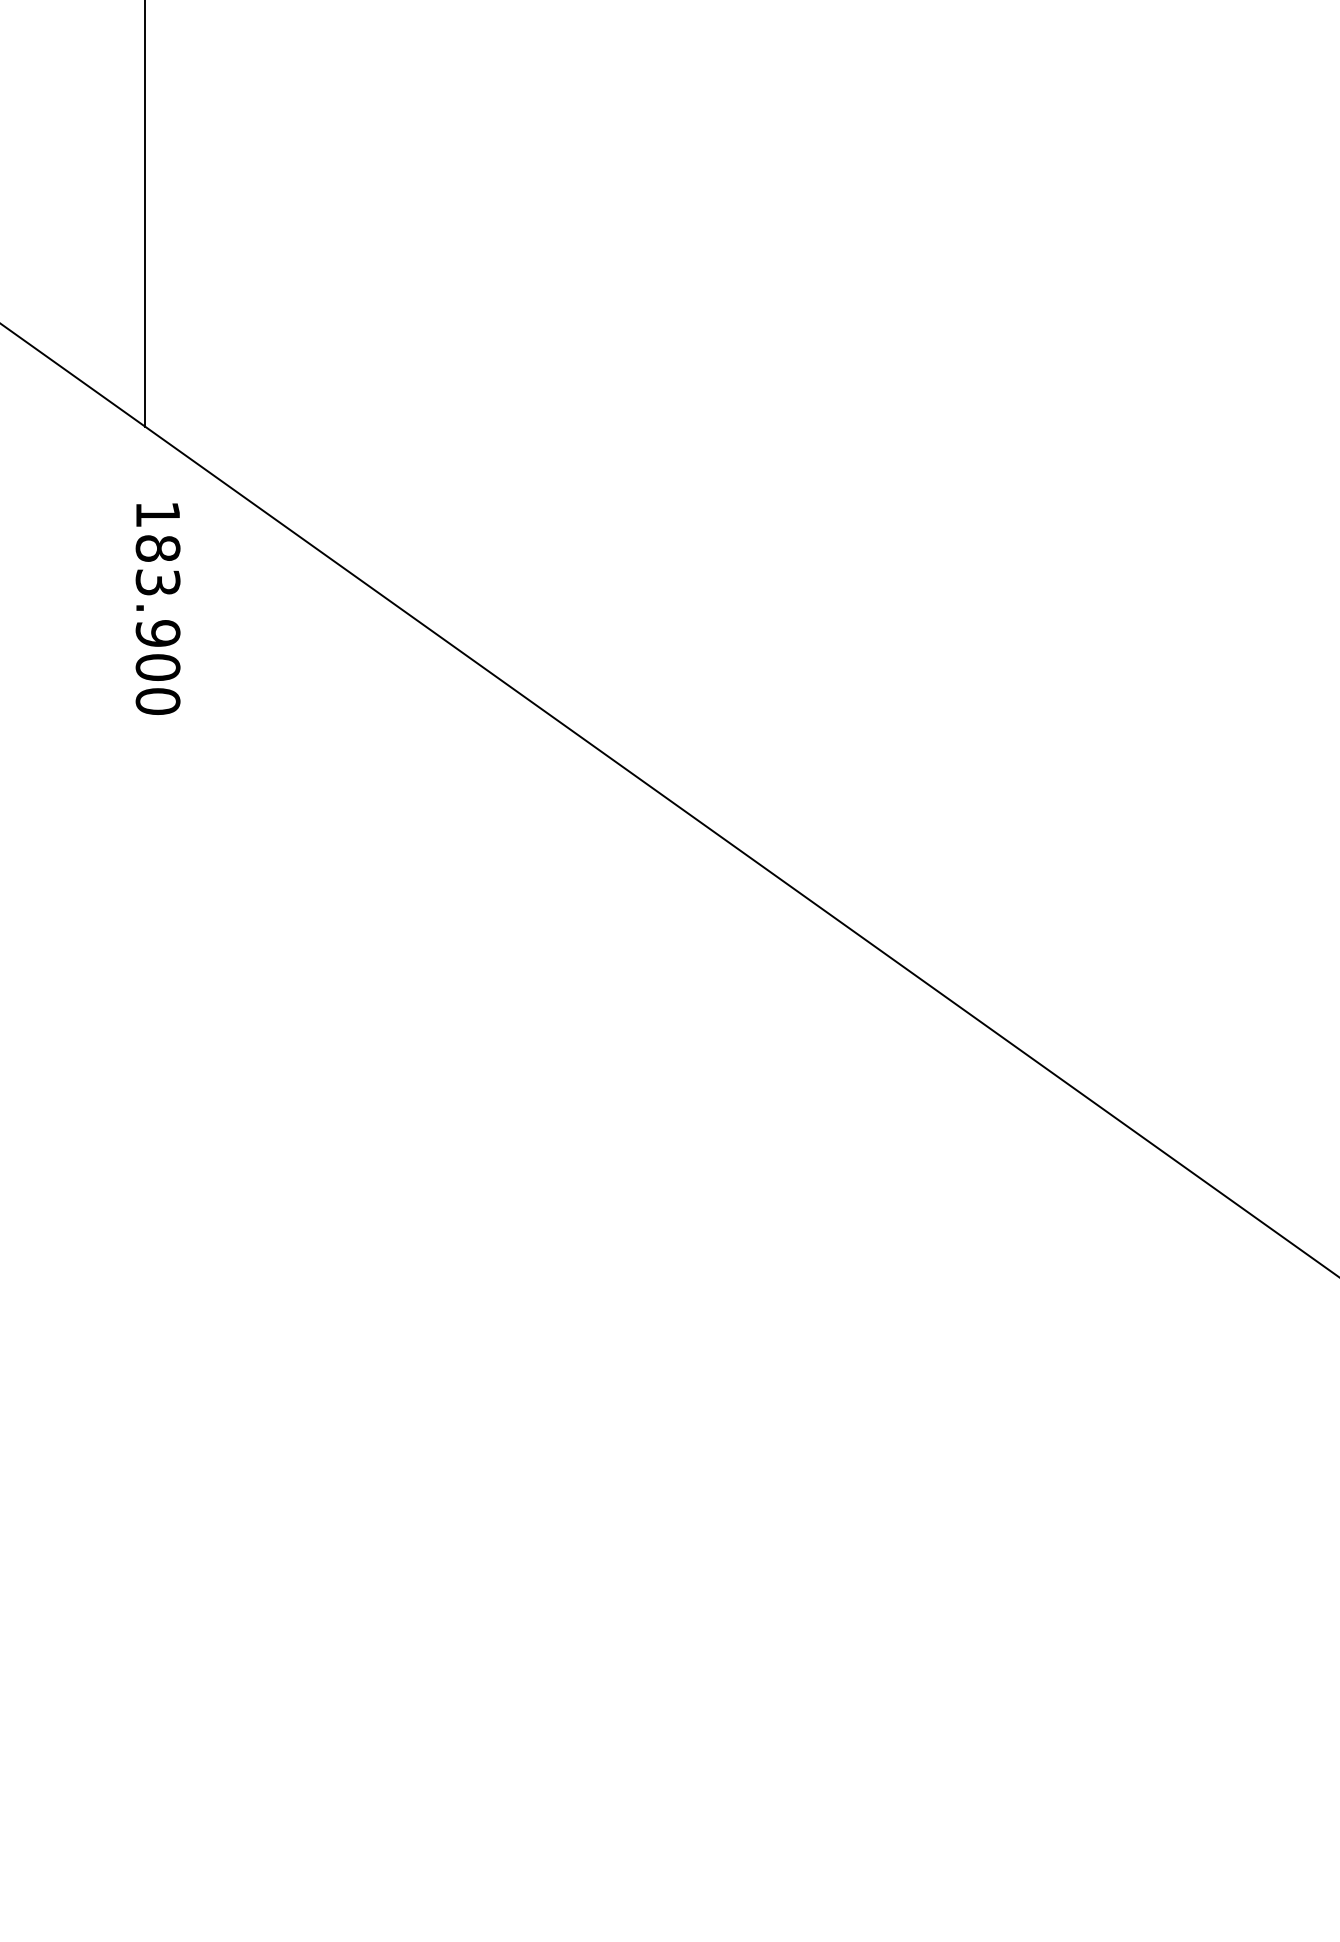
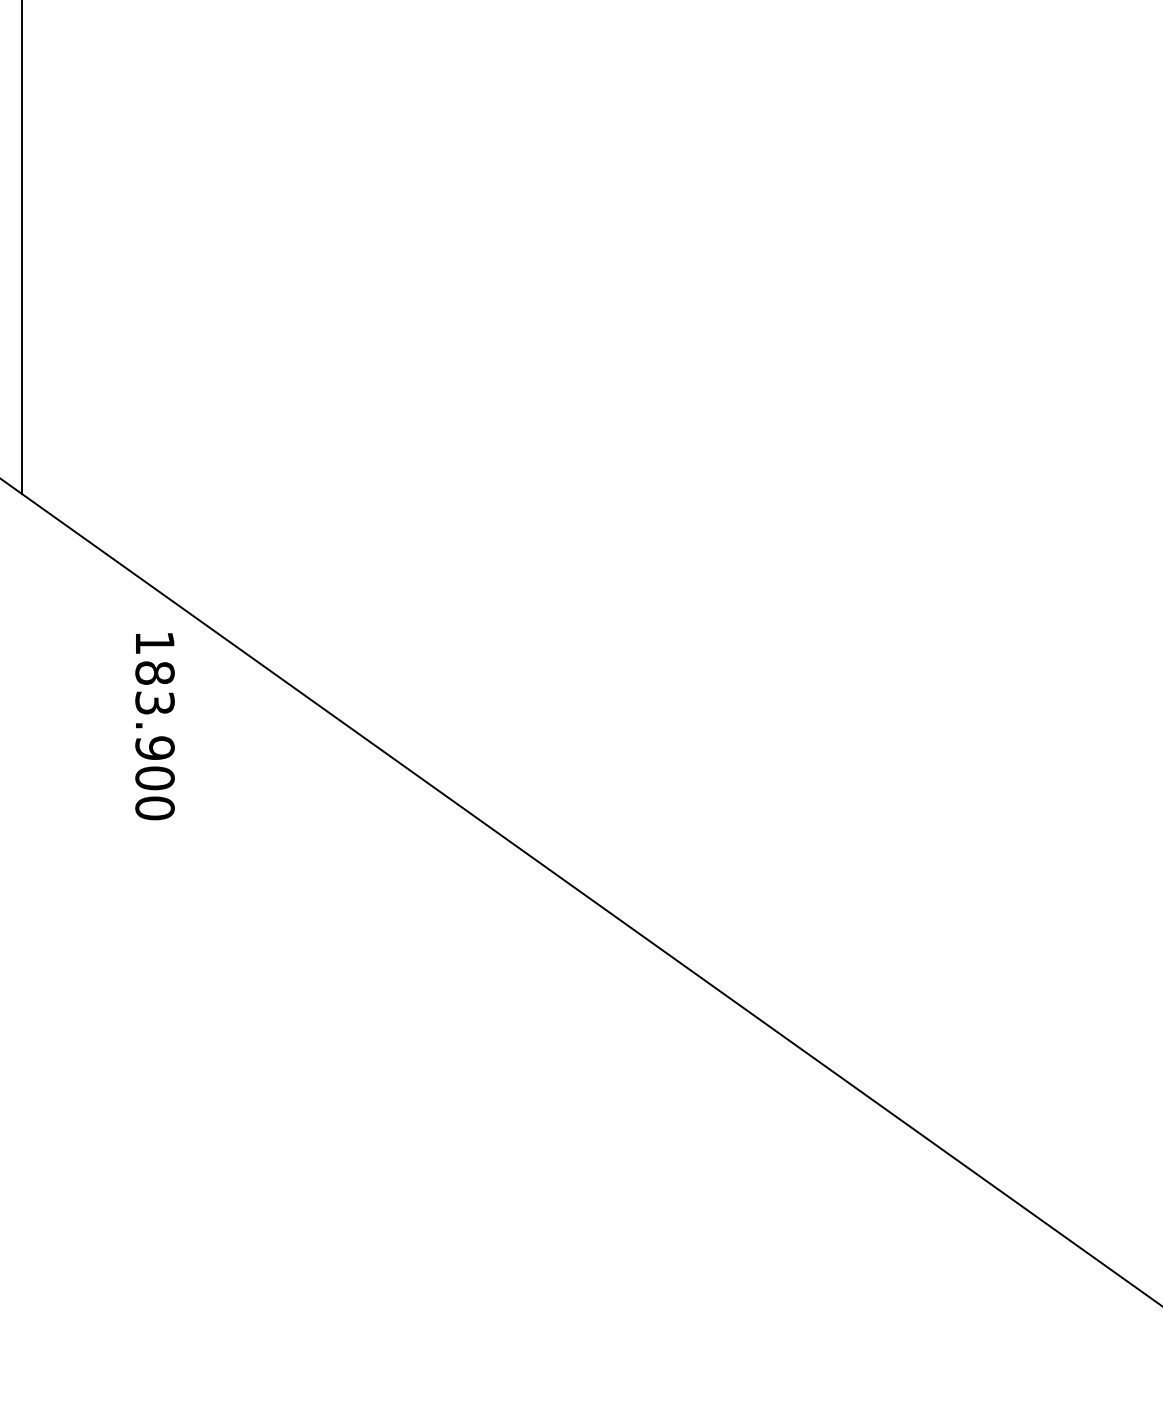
text: (157, 608) -> (154, 726), moved

